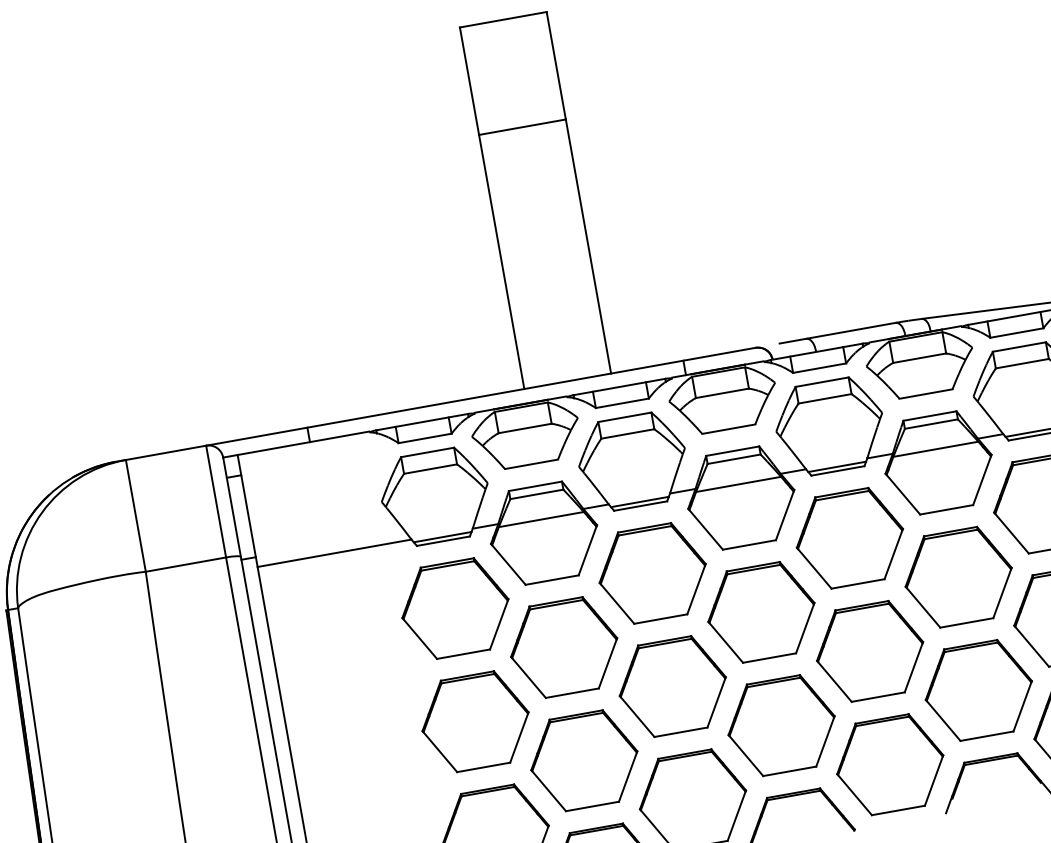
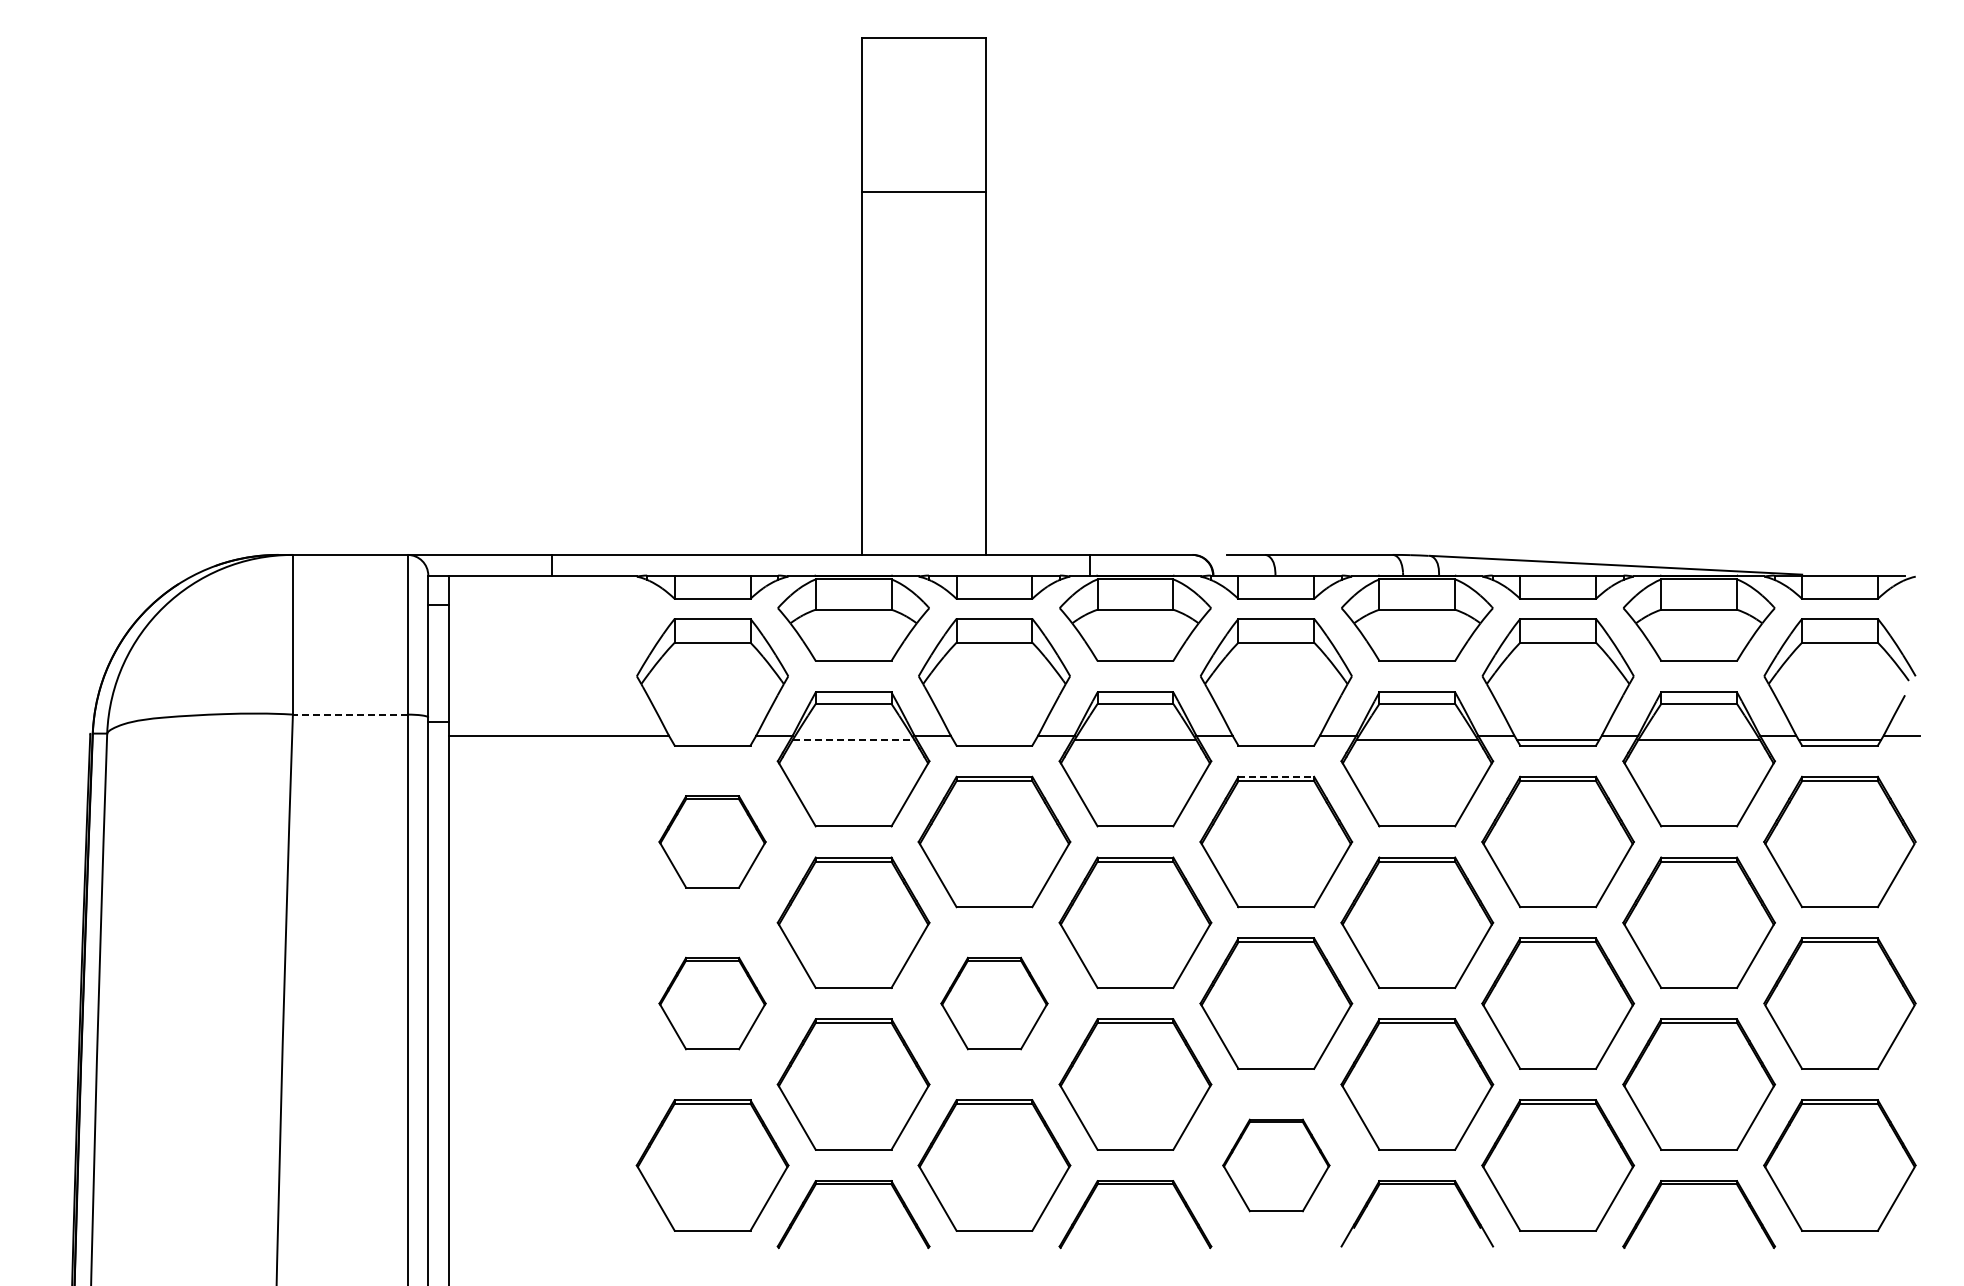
line: (837, 466) -> (1276, 739), removed
line: (841, 492) -> (1276, 776), solid -> dashed
line: (639, 501) -> (994, 739), removed
line: (541, 519) -> (853, 739), solid -> dashed
line: (442, 536) -> (712, 739), removed
line: (185, 564) -> (349, 714), solid -> dashed
part: (455, 608) -> (712, 841), size x0.7
part: (672, 686) -> (994, 1003), size x0.7
part: (475, 721) -> (712, 1003), size x0.7
part: (890, 764) -> (1276, 1165), size x0.7

